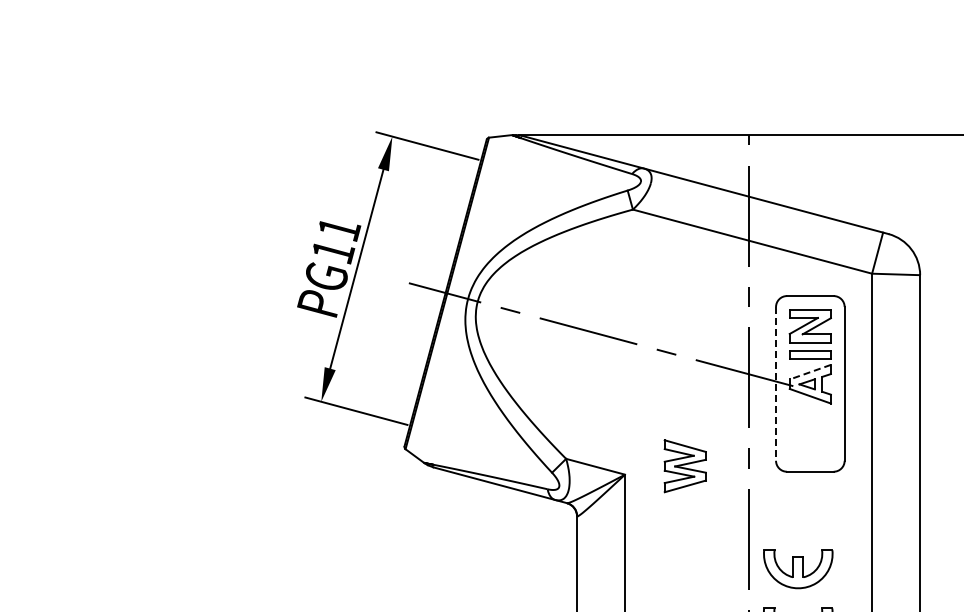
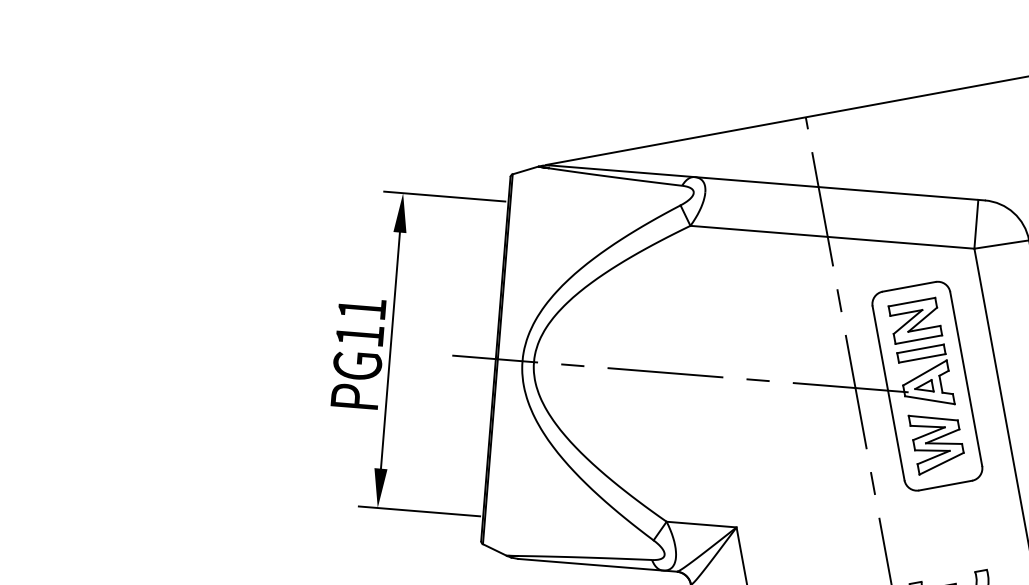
line: (810, 372) -> (925, 373), dashed -> solid
line: (776, 383) -> (889, 392), dashed -> solid
part: (684, 466) -> (936, 441), moved

